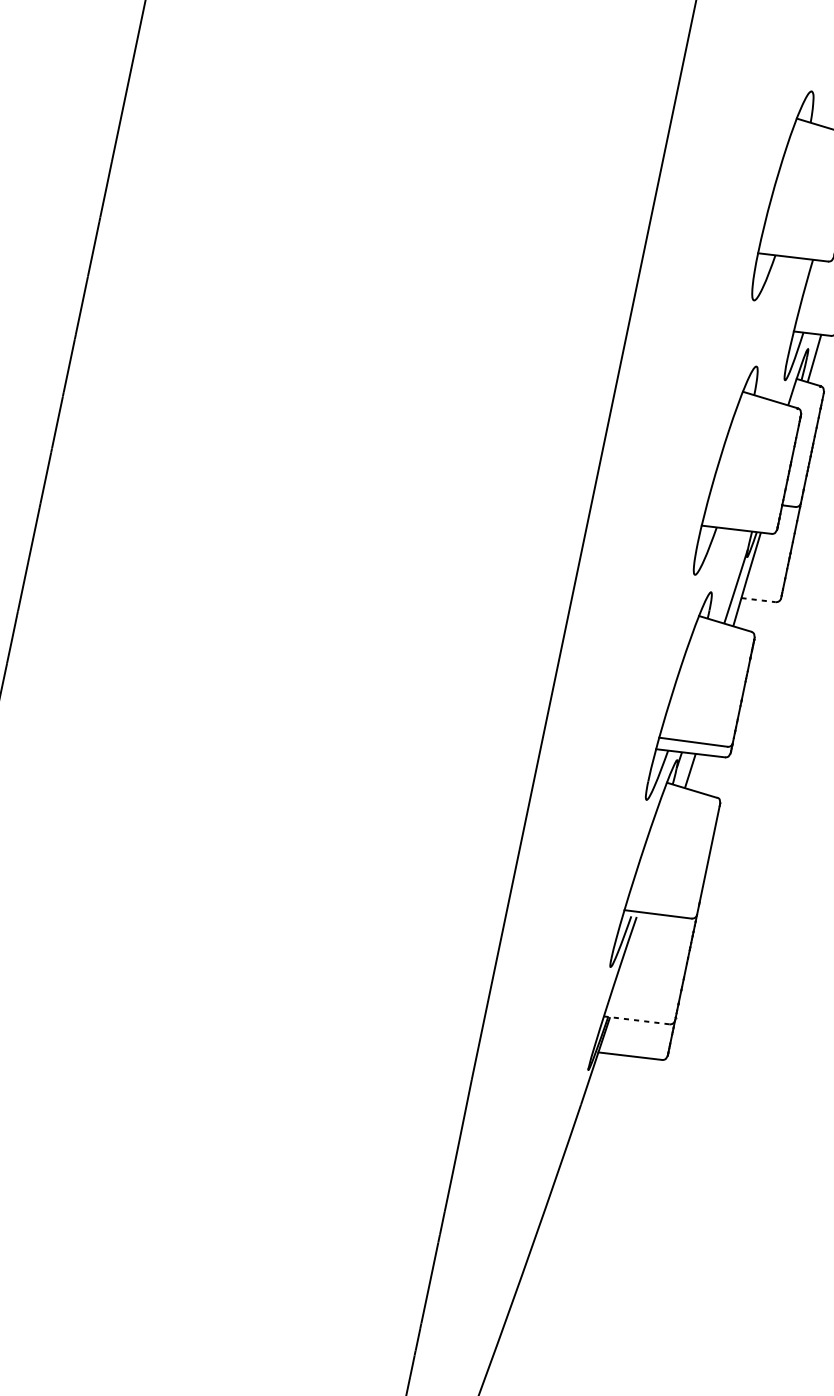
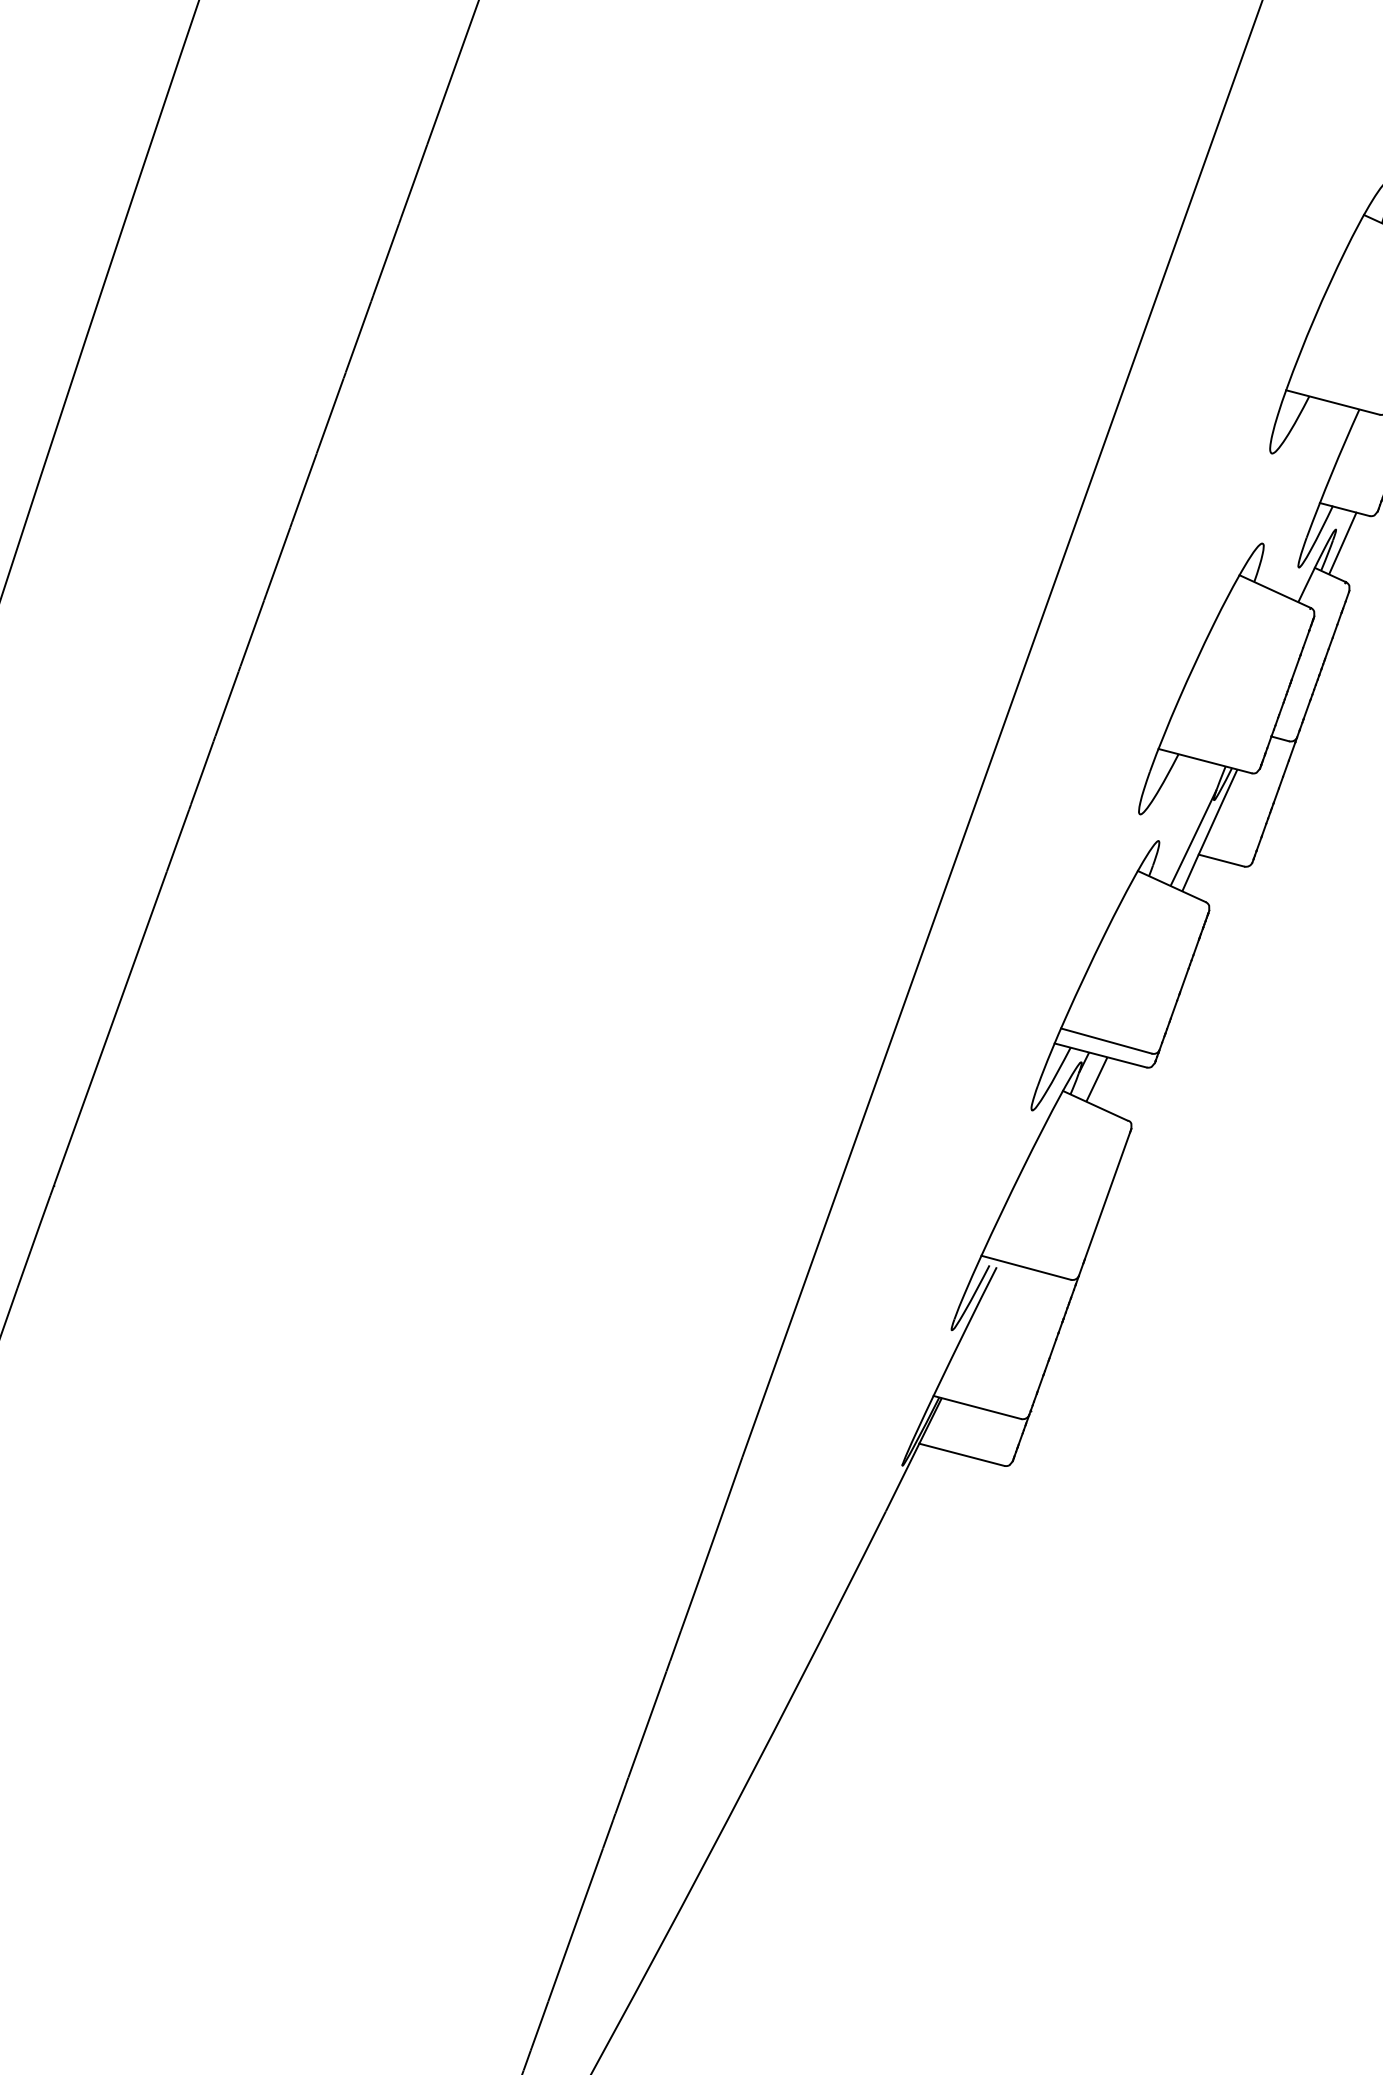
line: (758, 600) -> (1221, 860), dashed -> solid
line: (636, 1020) -> (976, 1407), dashed -> solid

